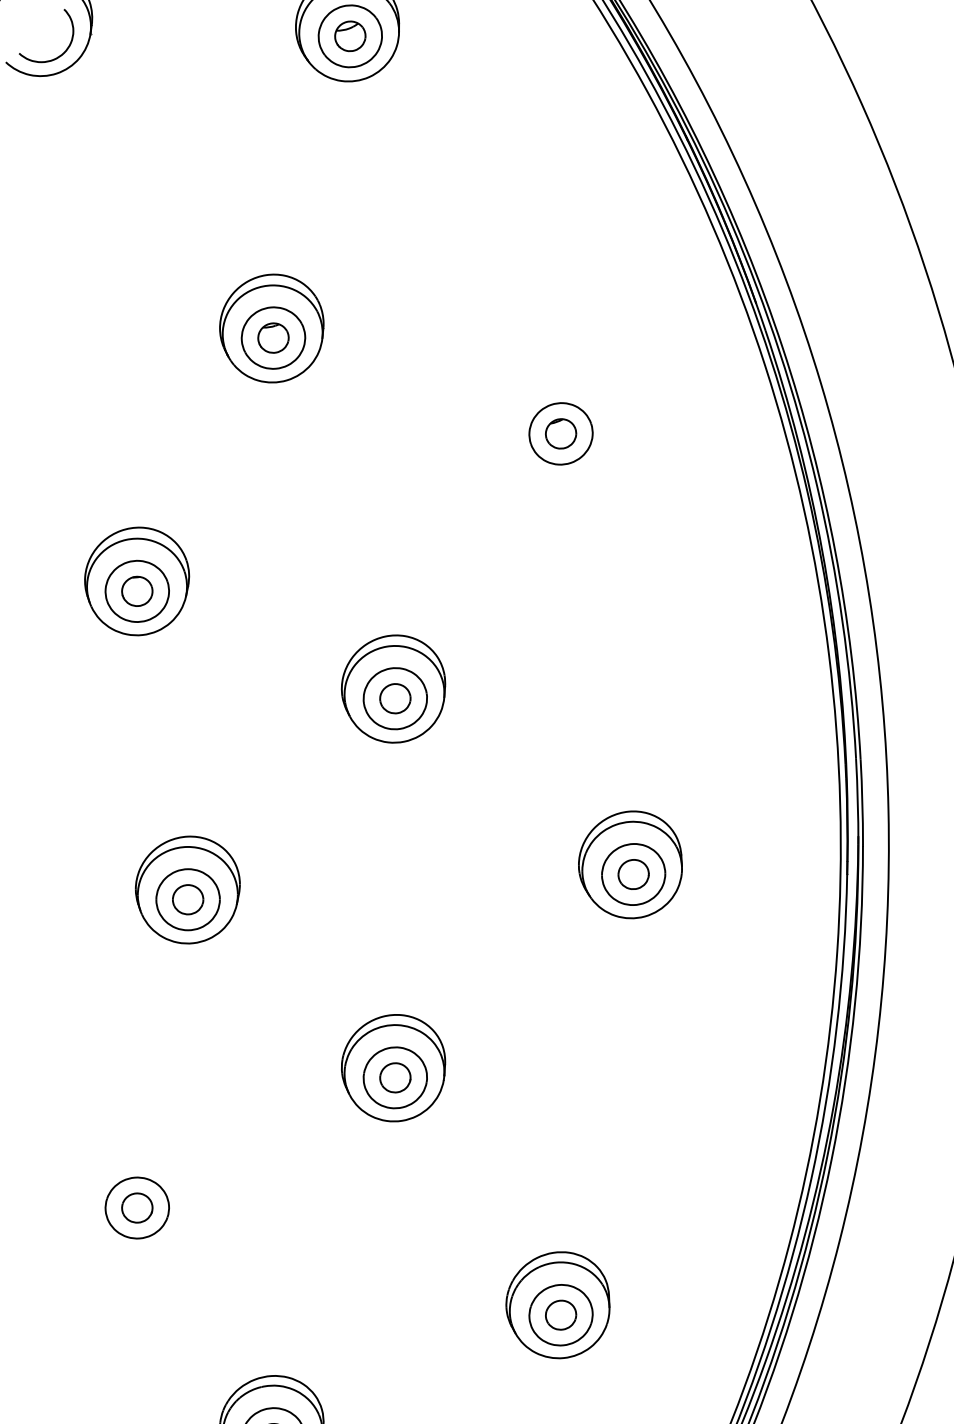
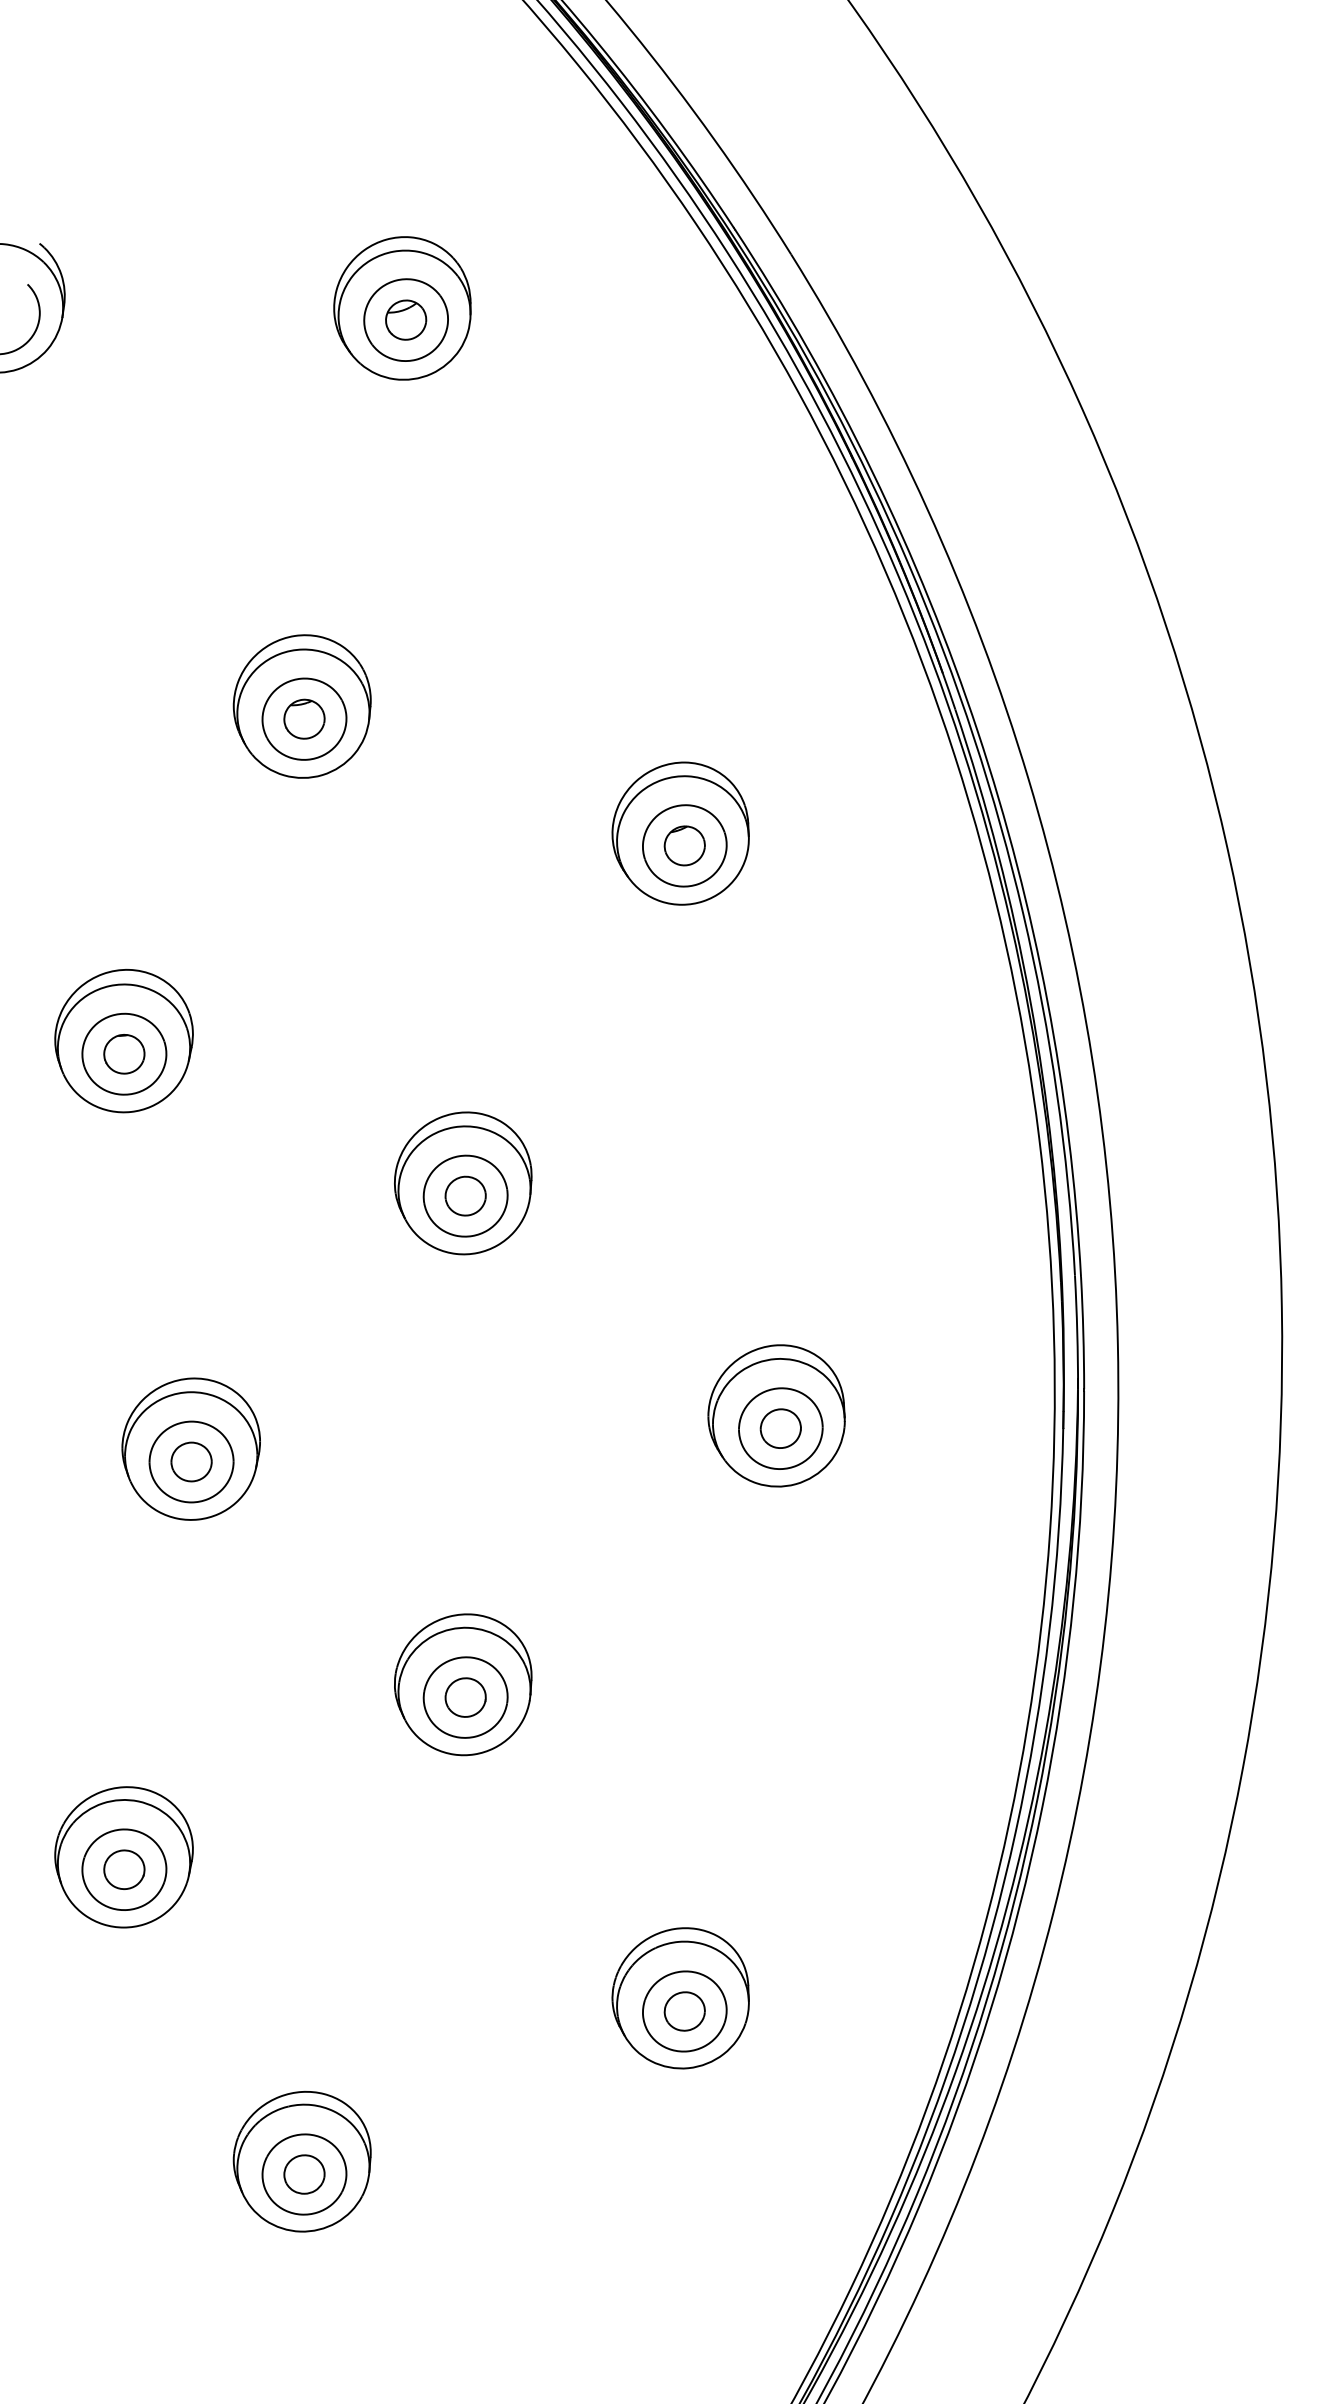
part: (557, 424) -> (680, 833), added
part: (136, 1198) -> (123, 1857), added

